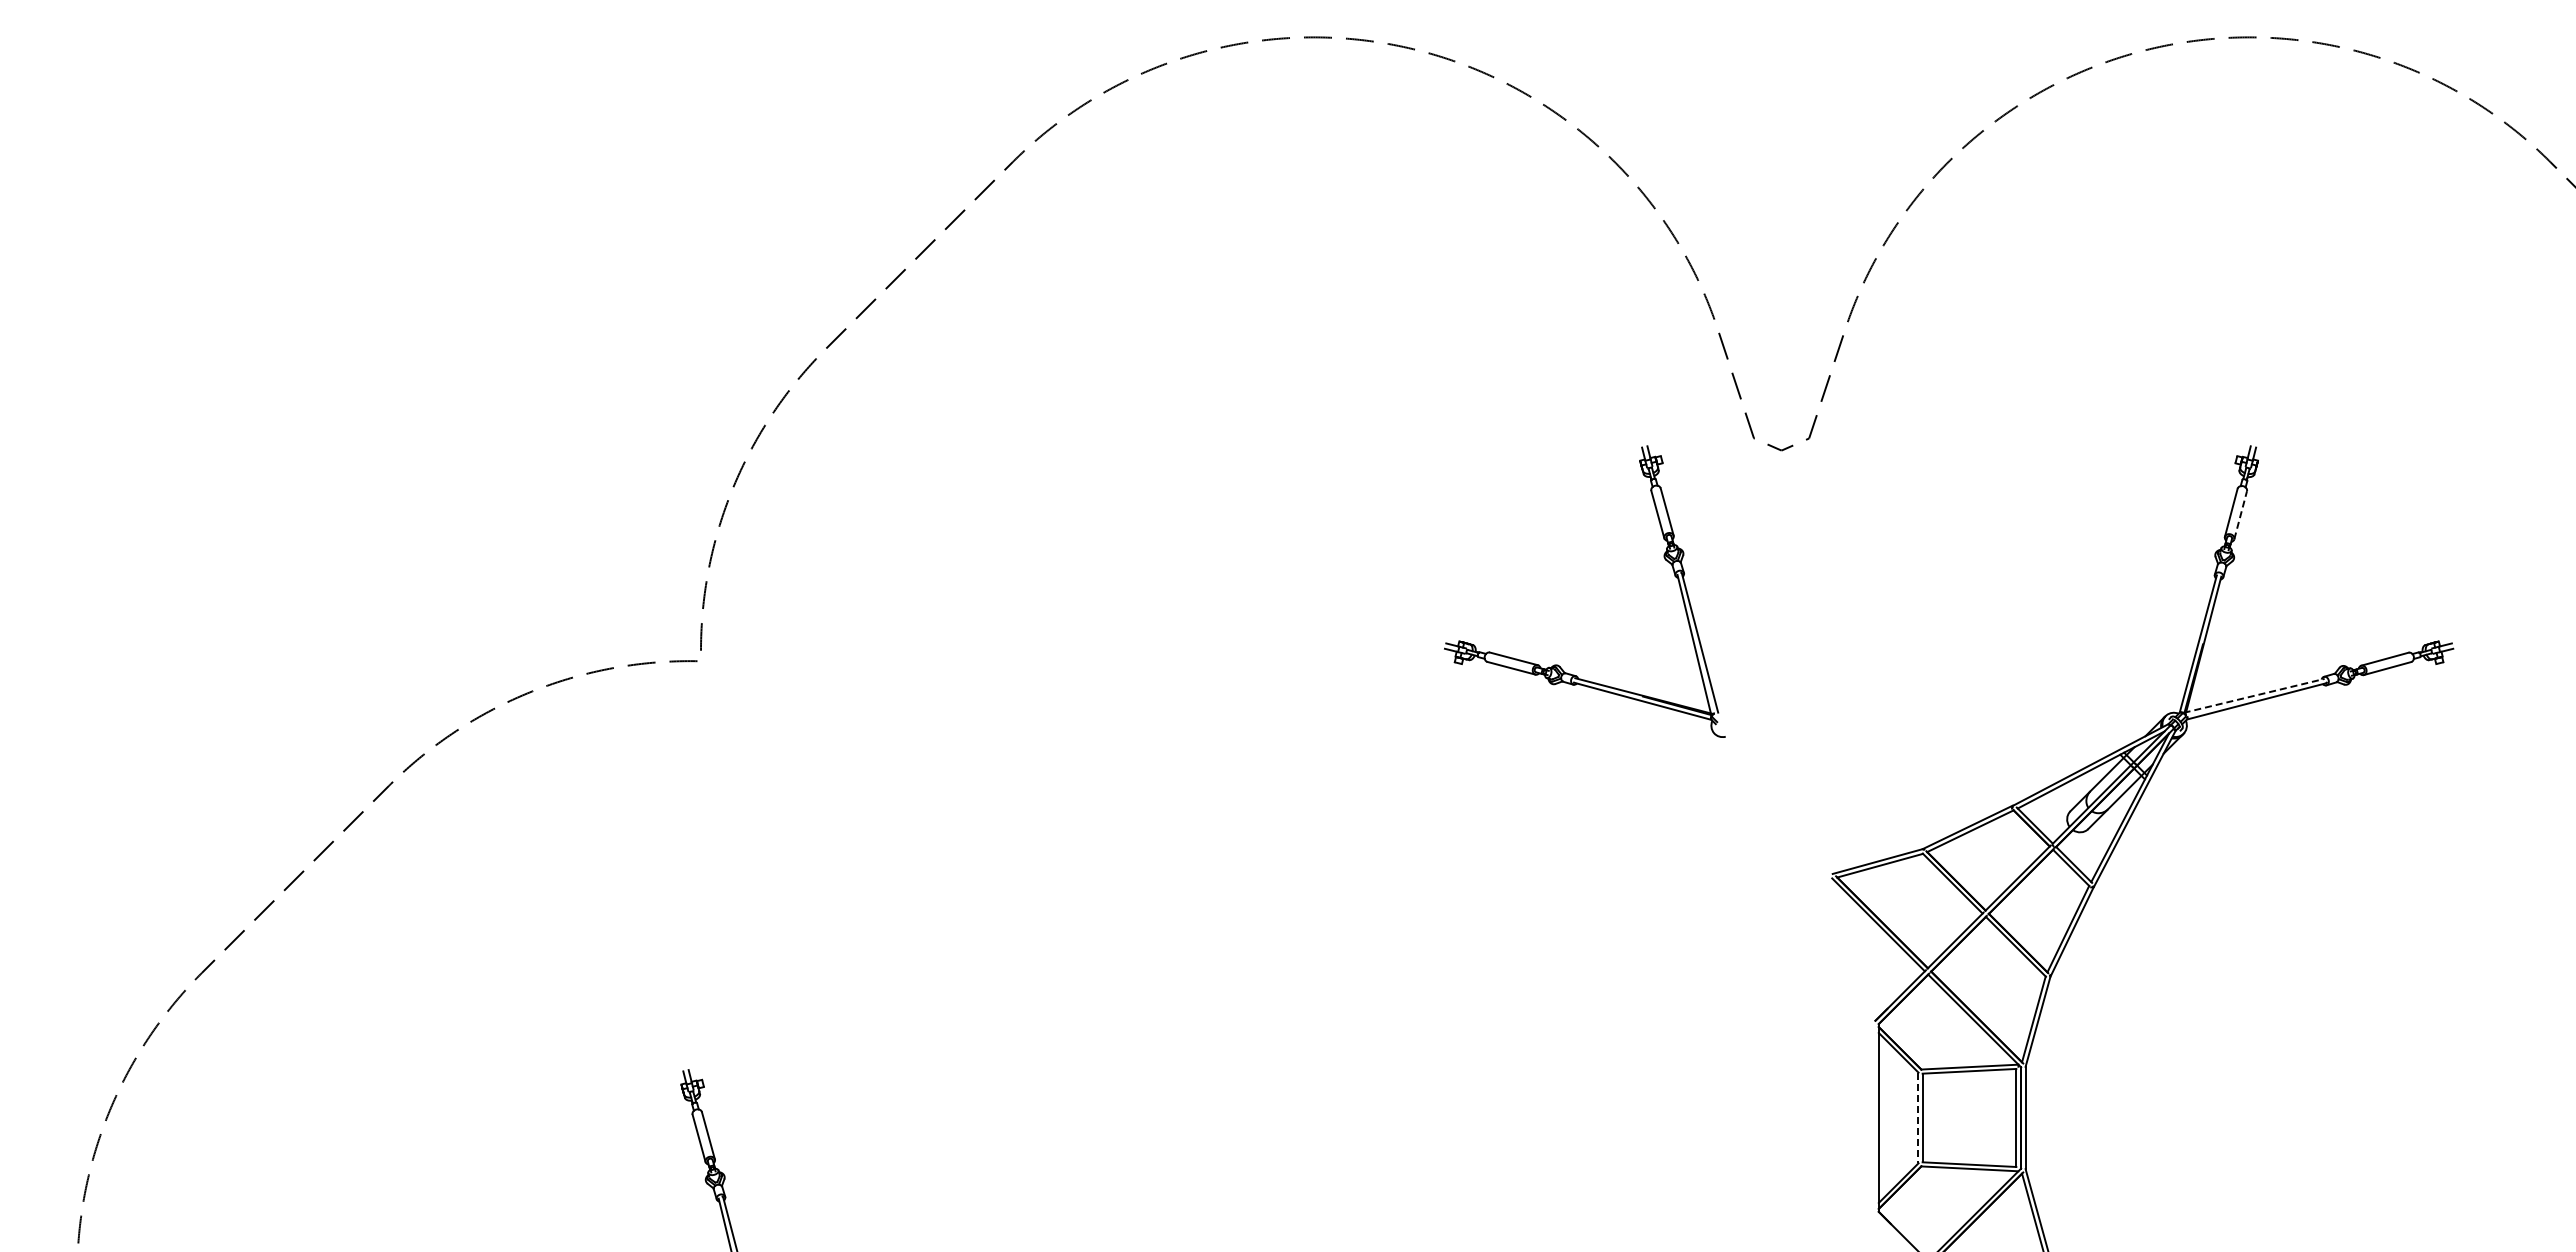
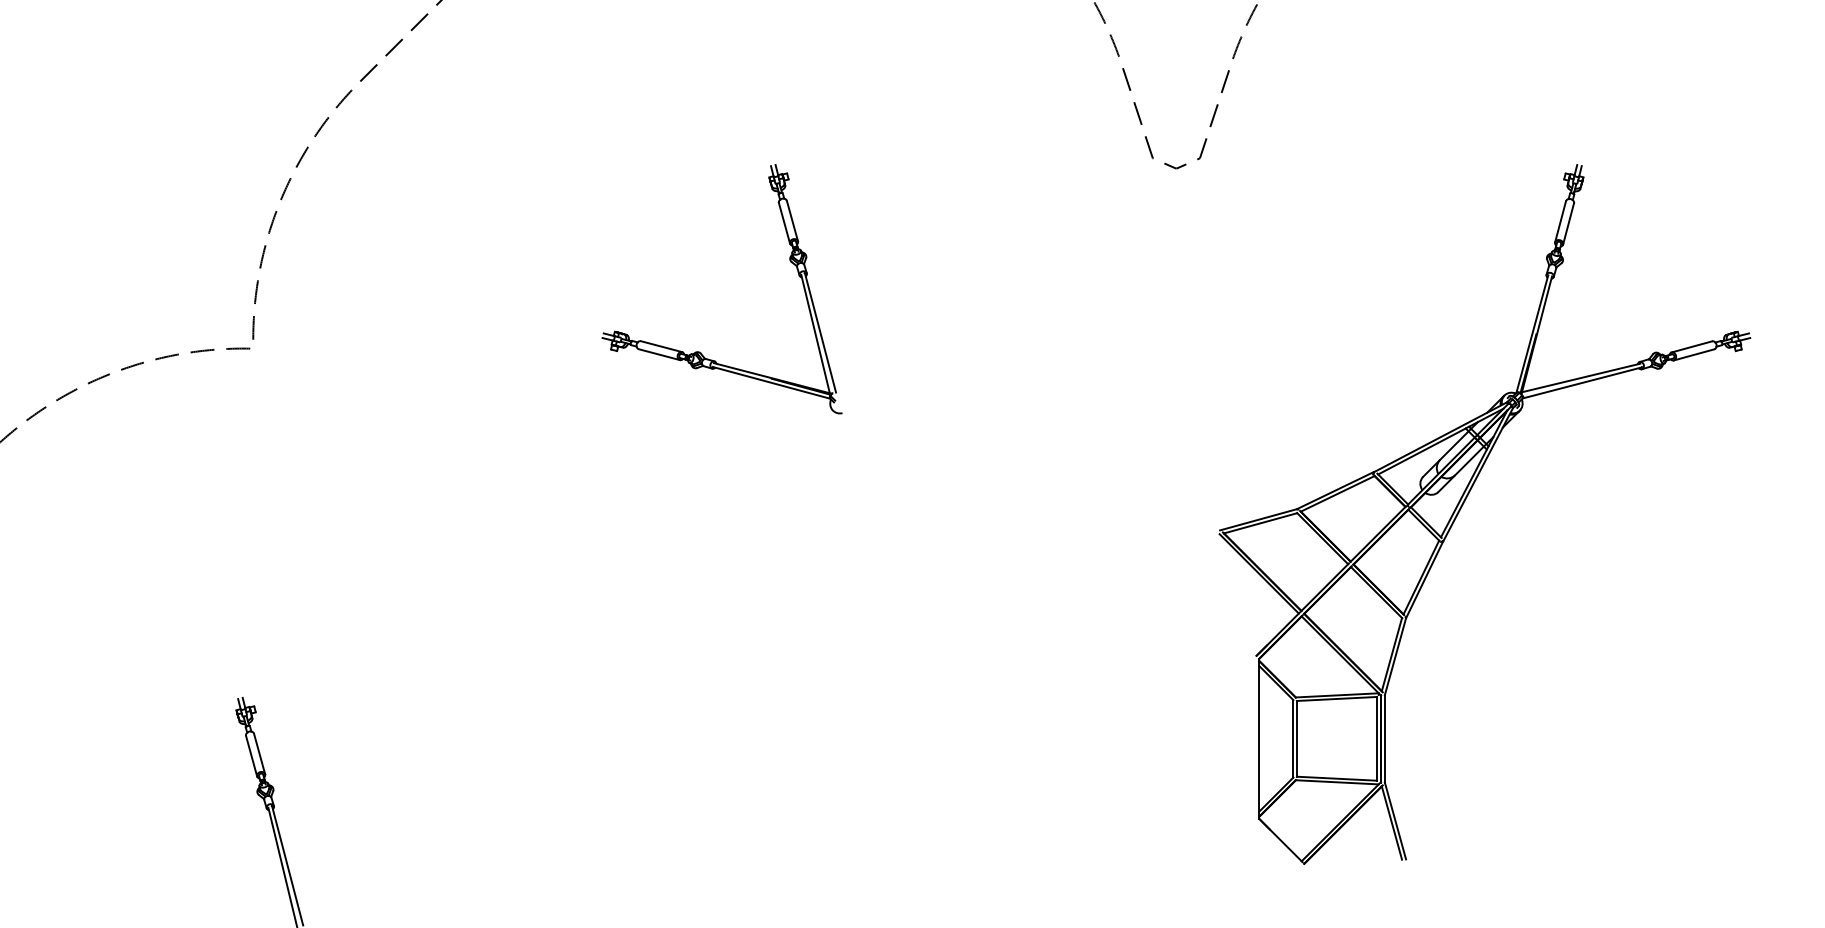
line: (2240, 515) -> (1568, 224), dashed -> solid
part: (1558, 664) -> (699, 351), moved
line: (2254, 695) -> (1580, 377), dashed -> solid
line: (1918, 1118) -> (1293, 739), dashed -> solid

